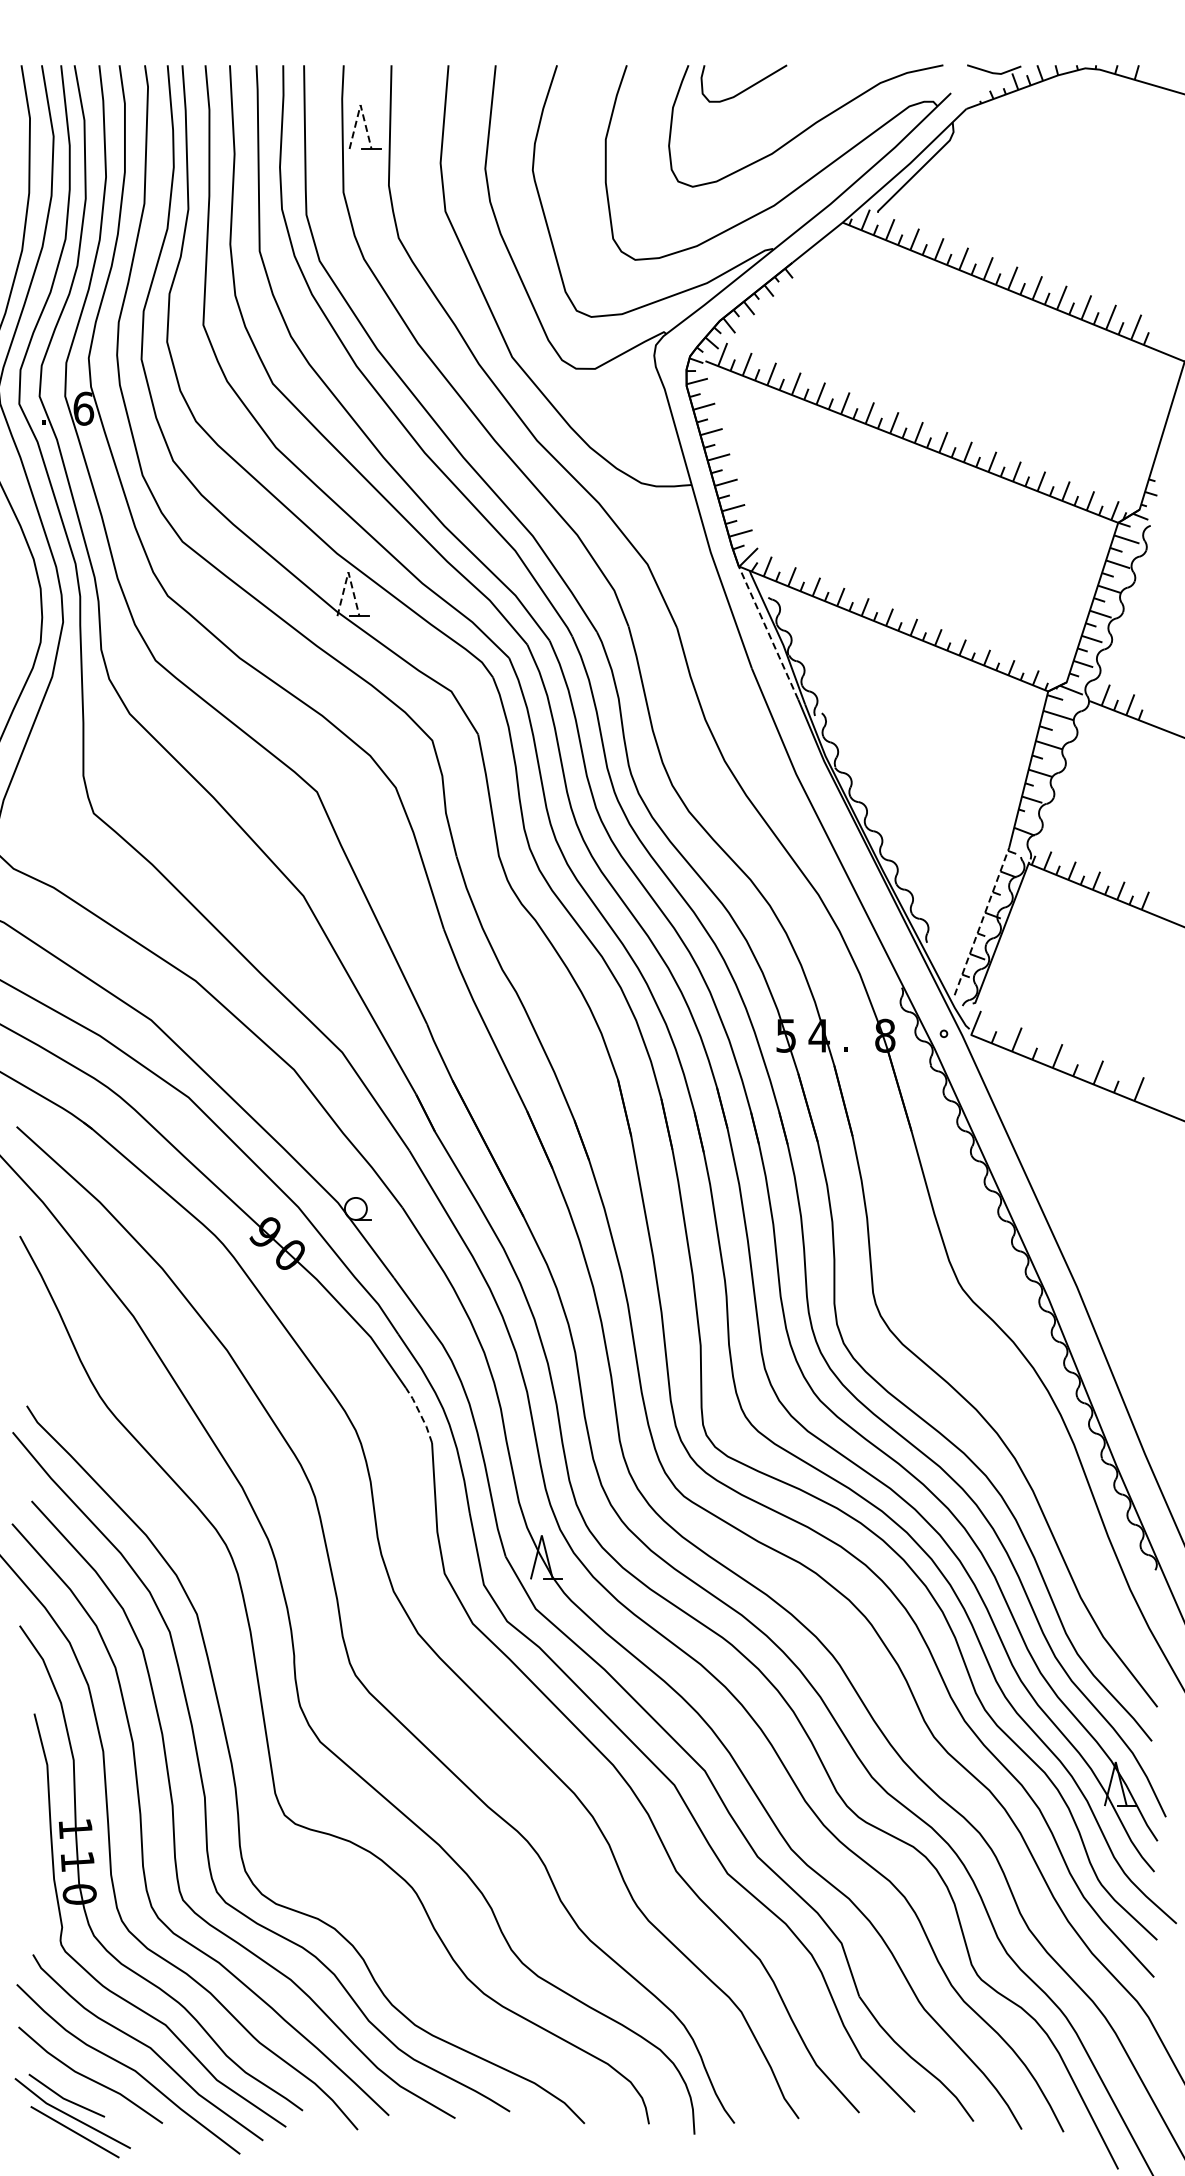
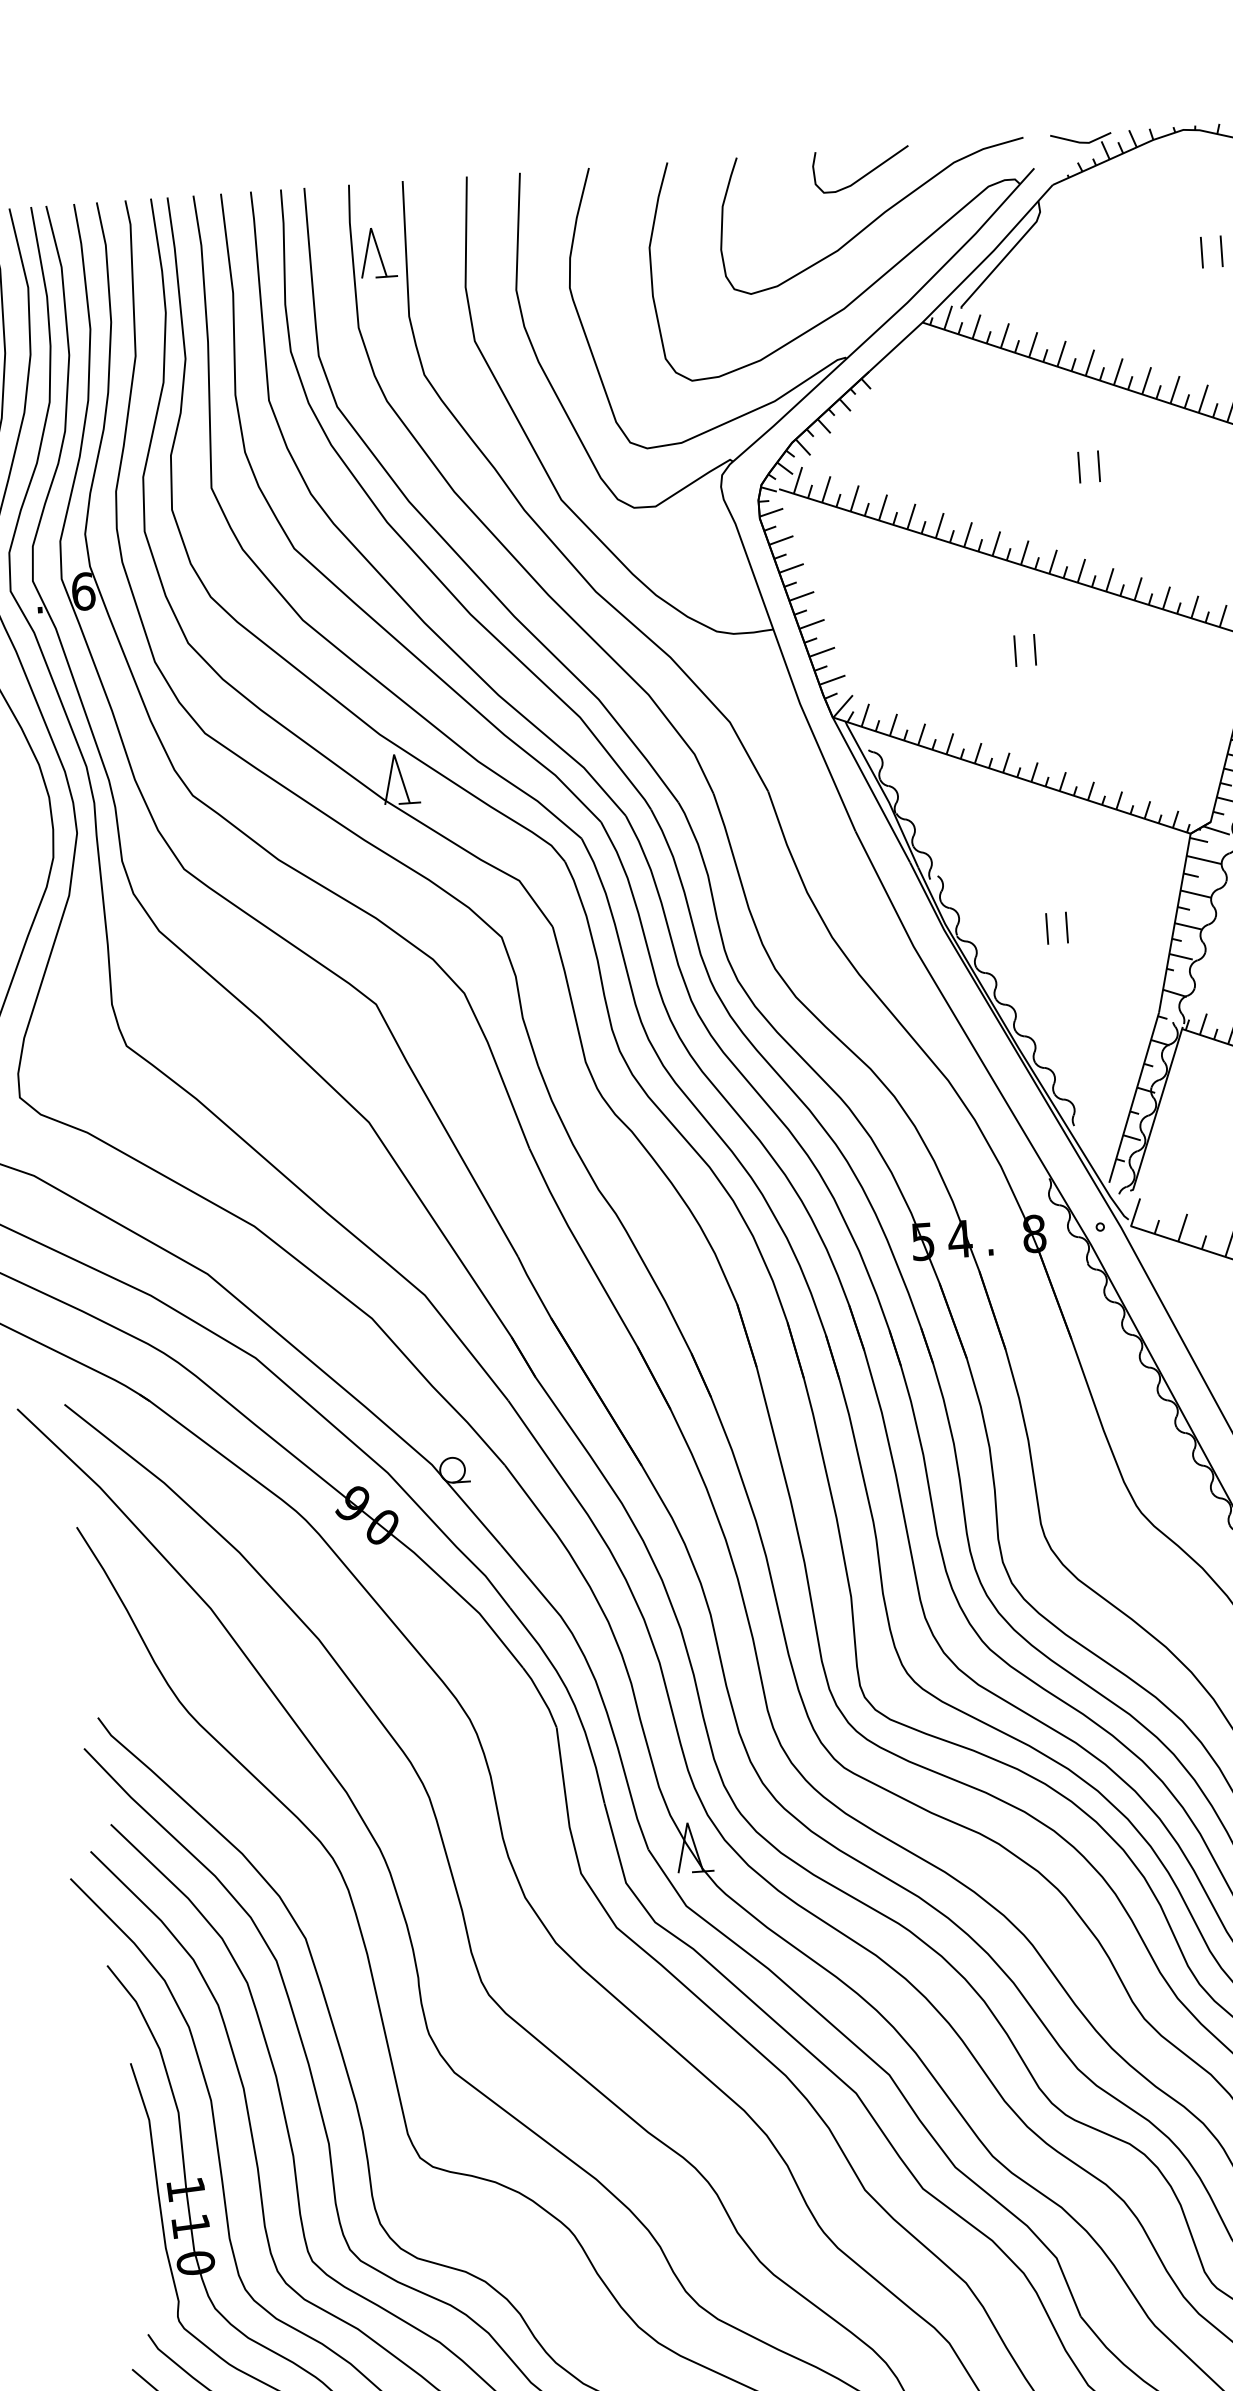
curve: (747, 87) -> (865, 173), moved
line: (360, 105) -> (370, 228), dashed -> solid
line: (1094, 177) -> (1202, 251), added
line: (1111, 177) -> (1221, 250), added
line: (972, 360) -> (1079, 467), added
line: (989, 360) -> (1098, 466), added
line: (904, 518) -> (1015, 650), added
line: (922, 518) -> (1035, 649), added
line: (348, 572) -> (394, 754), dashed -> solid
line: (768, 632) -> (871, 789), dashed -> solid
line: (915, 766) -> (1047, 928), added
line: (933, 766) -> (1067, 927), added
line: (981, 921) -> (1133, 1097), dashed -> solid
line: (420, 1414) -> (541, 1696), dashed -> solid

